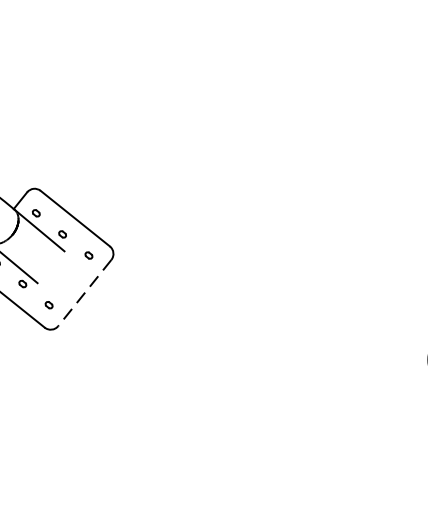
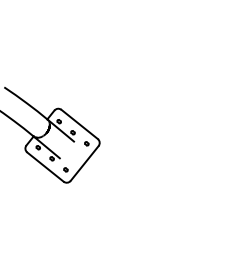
line: (84, 293) -> (84, 163), dashed -> solid

